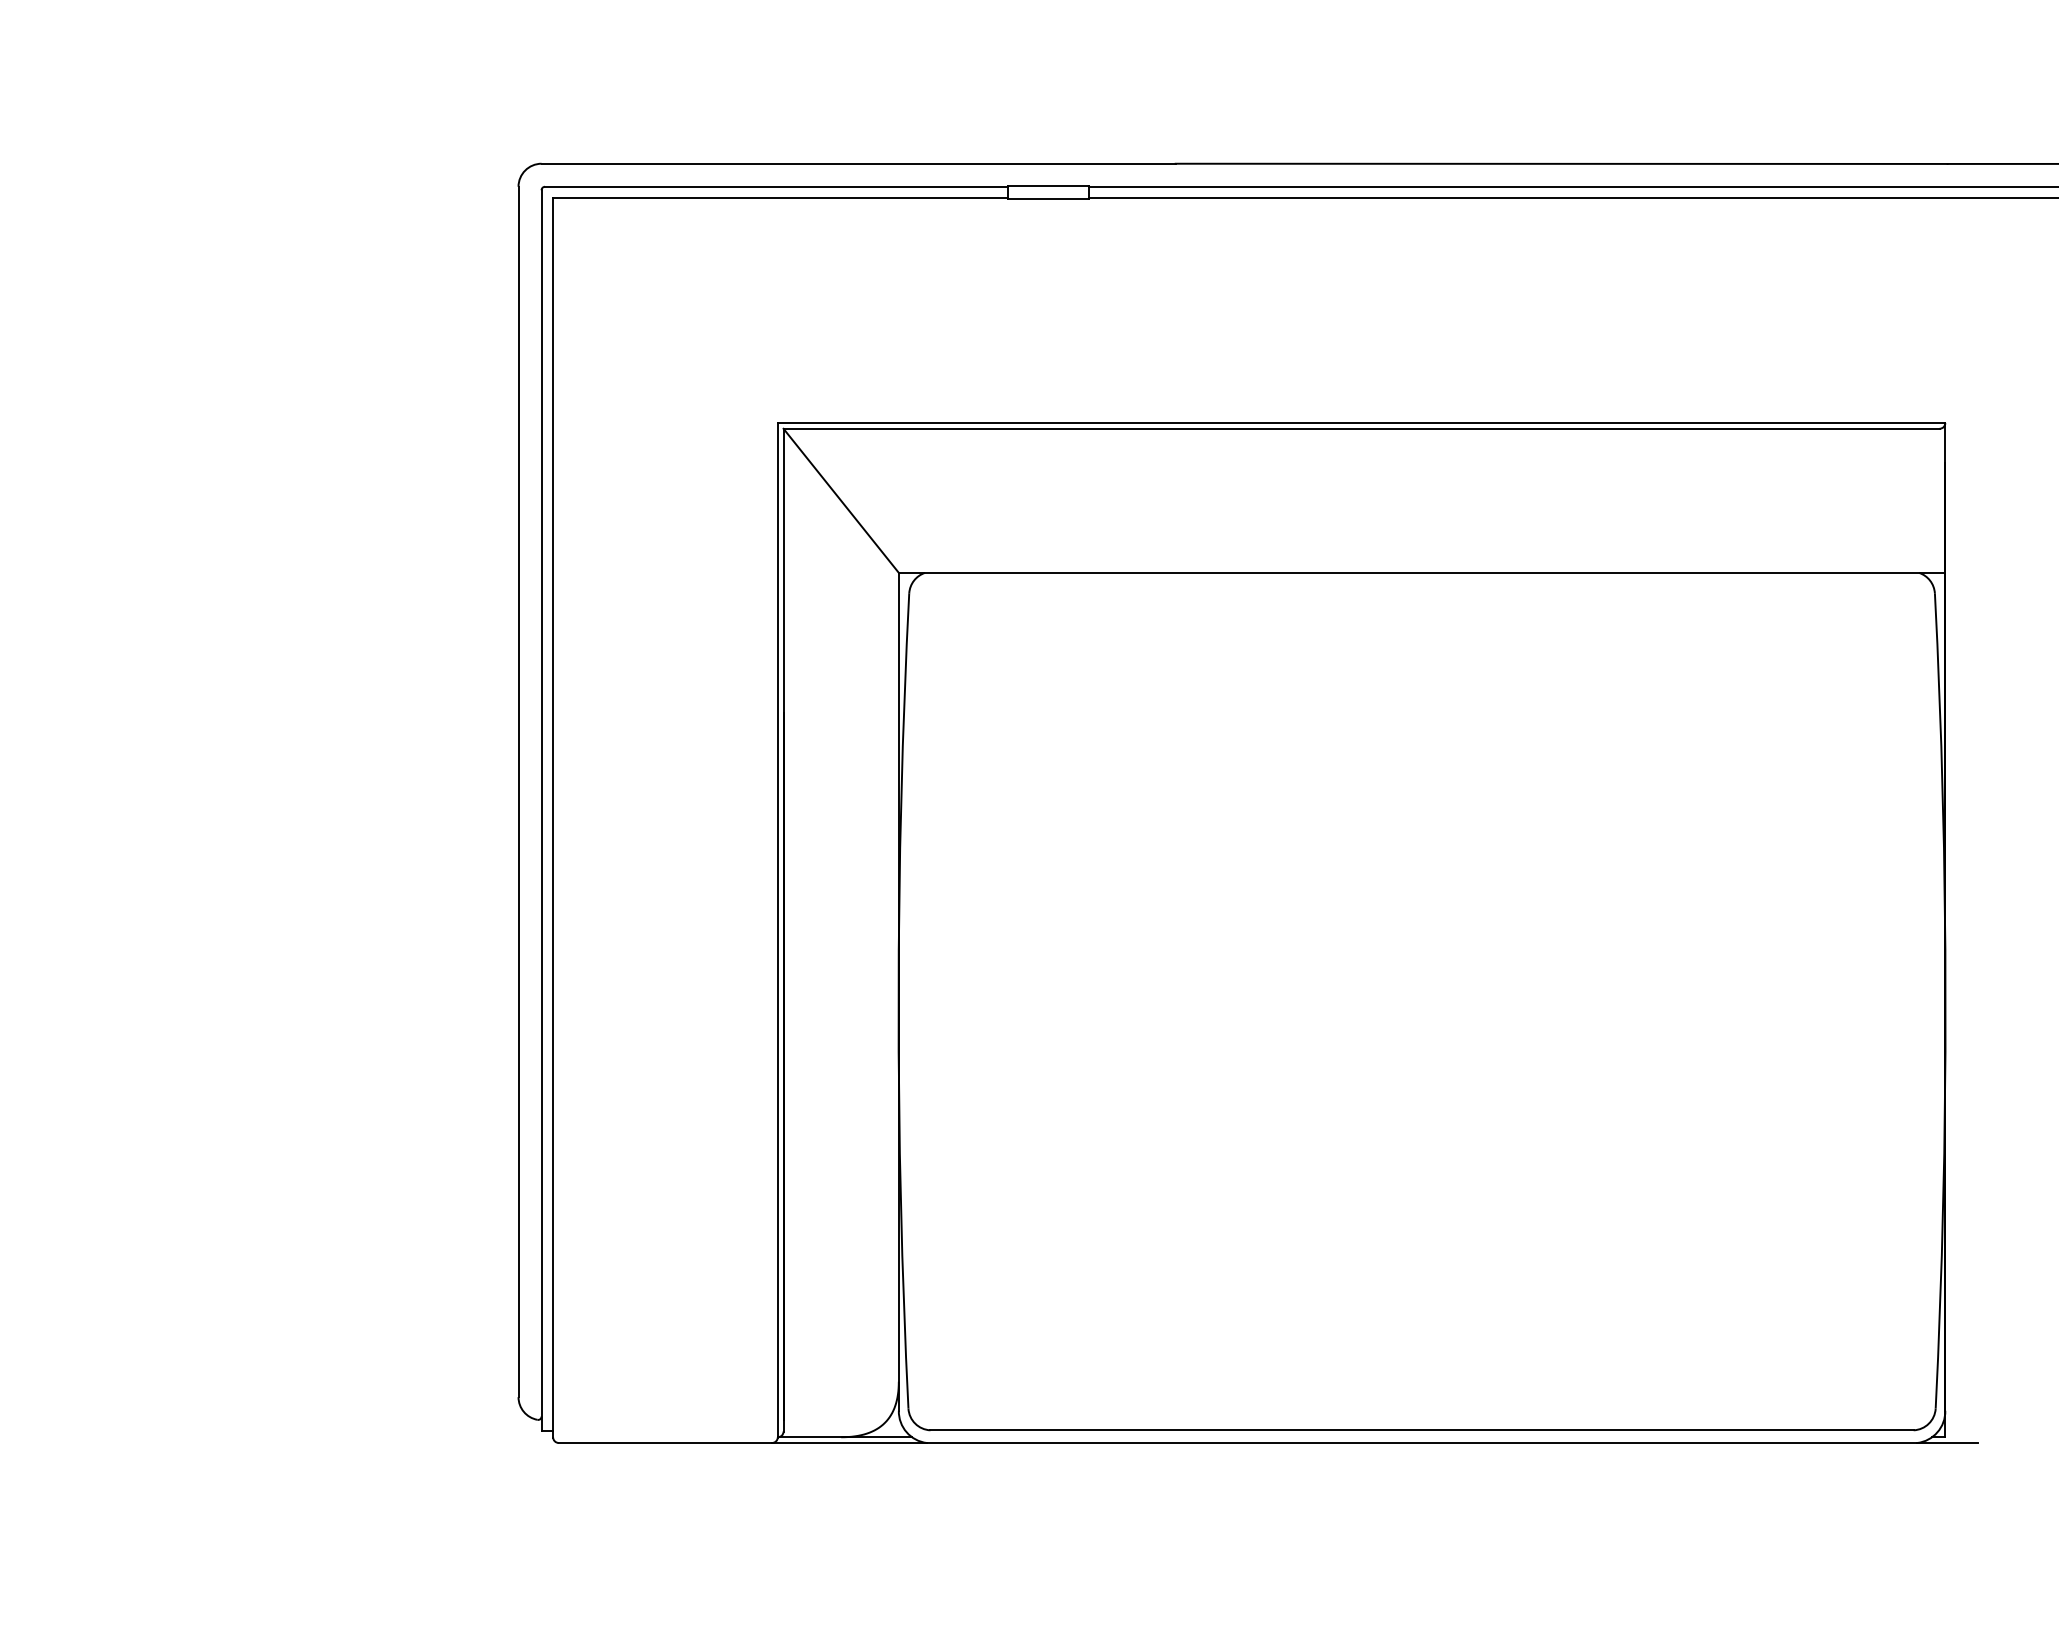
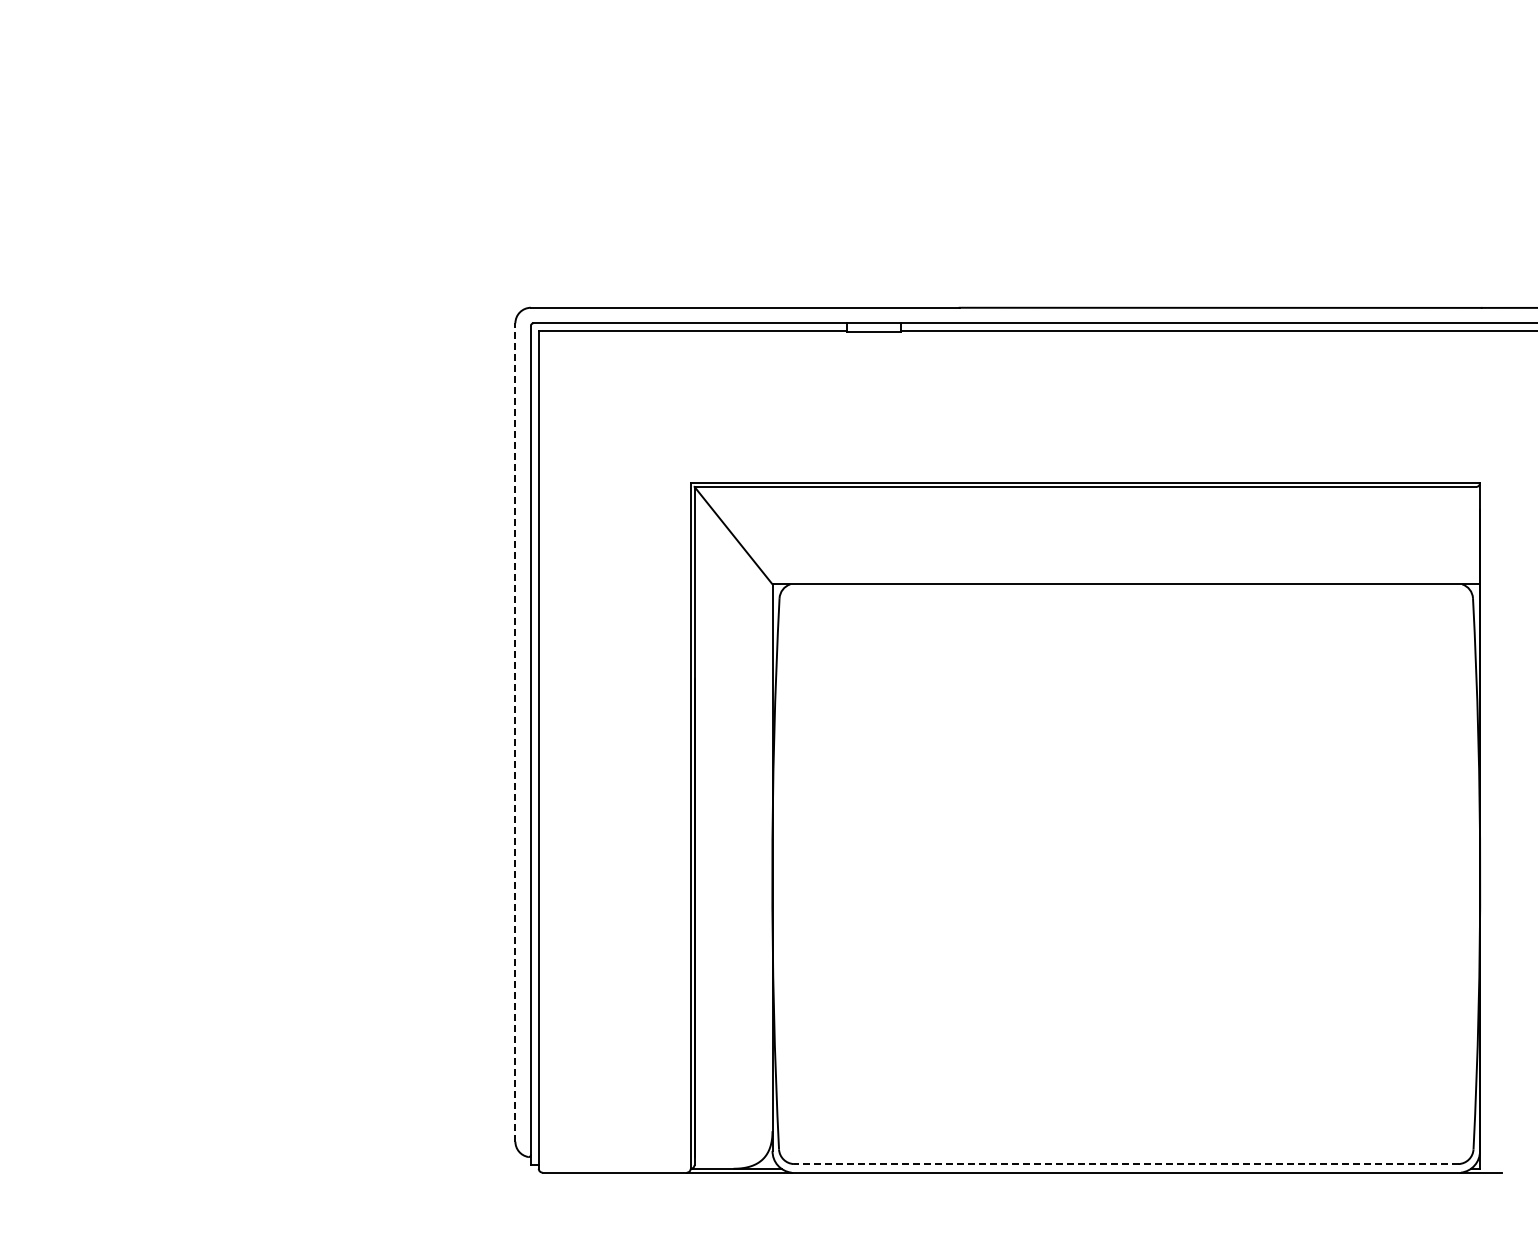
line: (518, 791) -> (515, 732), solid -> dashed
line: (1420, 1430) -> (1125, 1164), solid -> dashed

